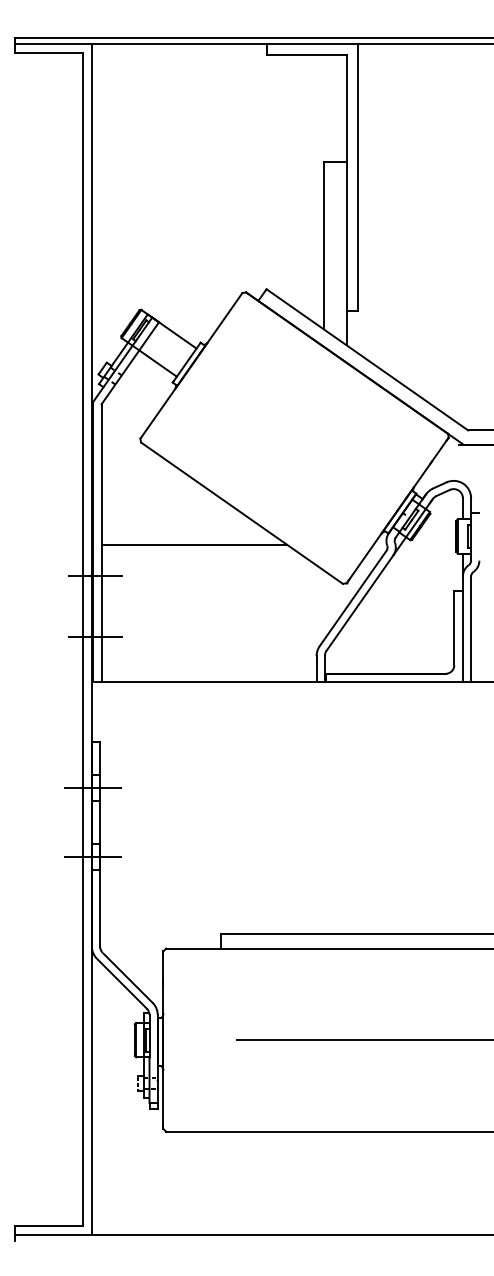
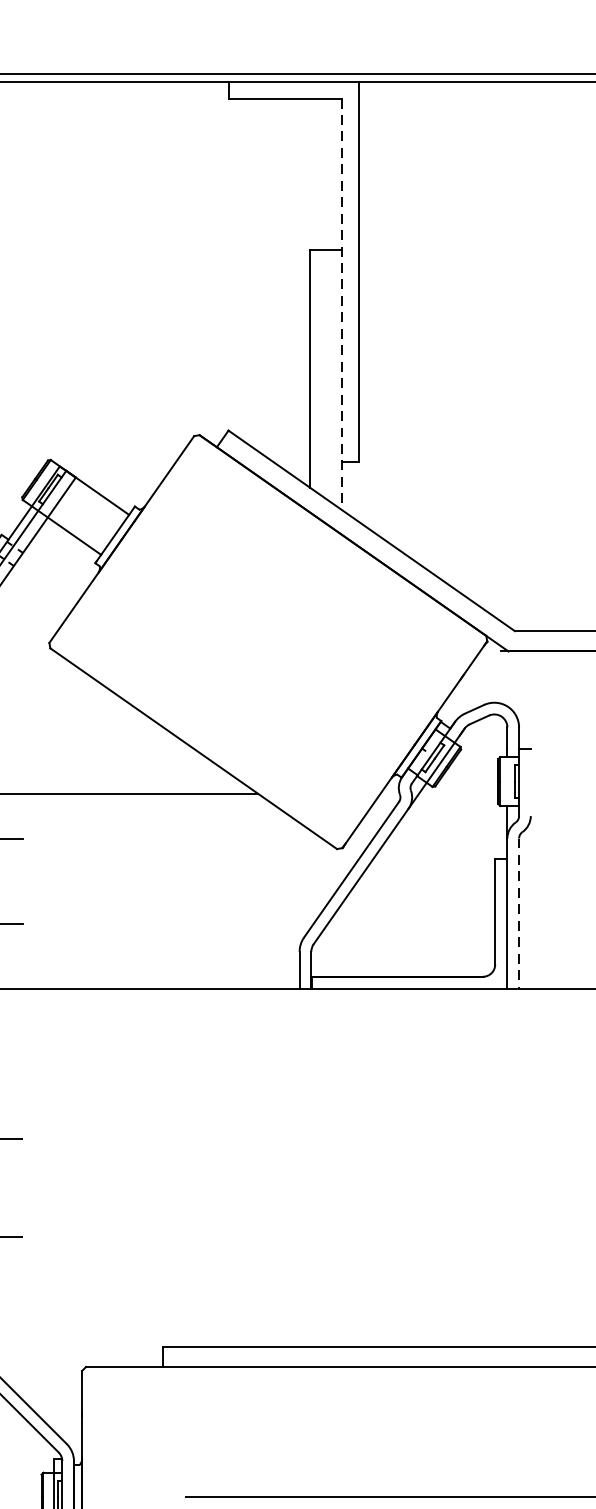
line: (346, 200) -> (342, 304), solid -> dashed
line: (471, 629) -> (519, 913), solid -> dashed

